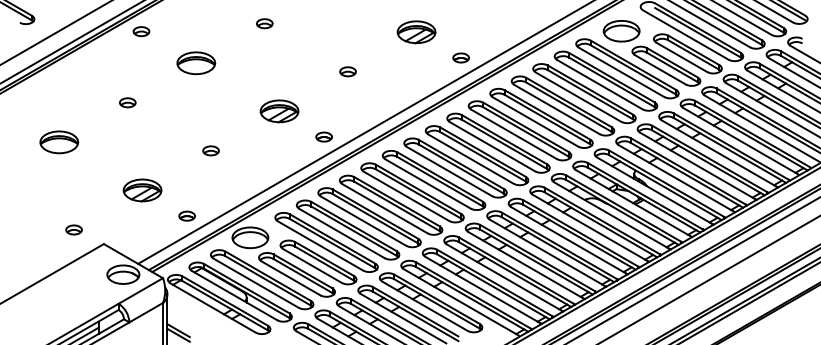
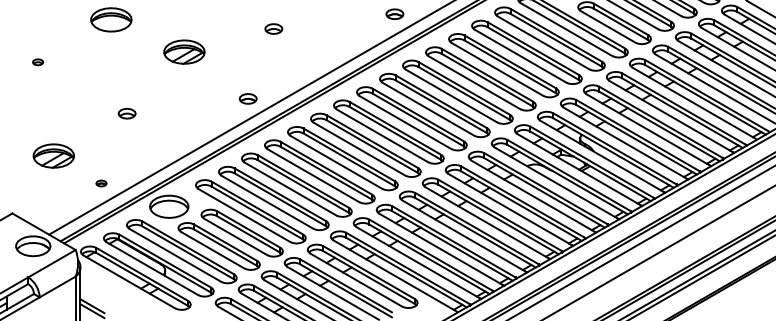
part: (127, 102) -> (37, 61), size x0.6
part: (279, 111) -> (184, 52), moved
part: (186, 215) -> (100, 182), size x0.6

